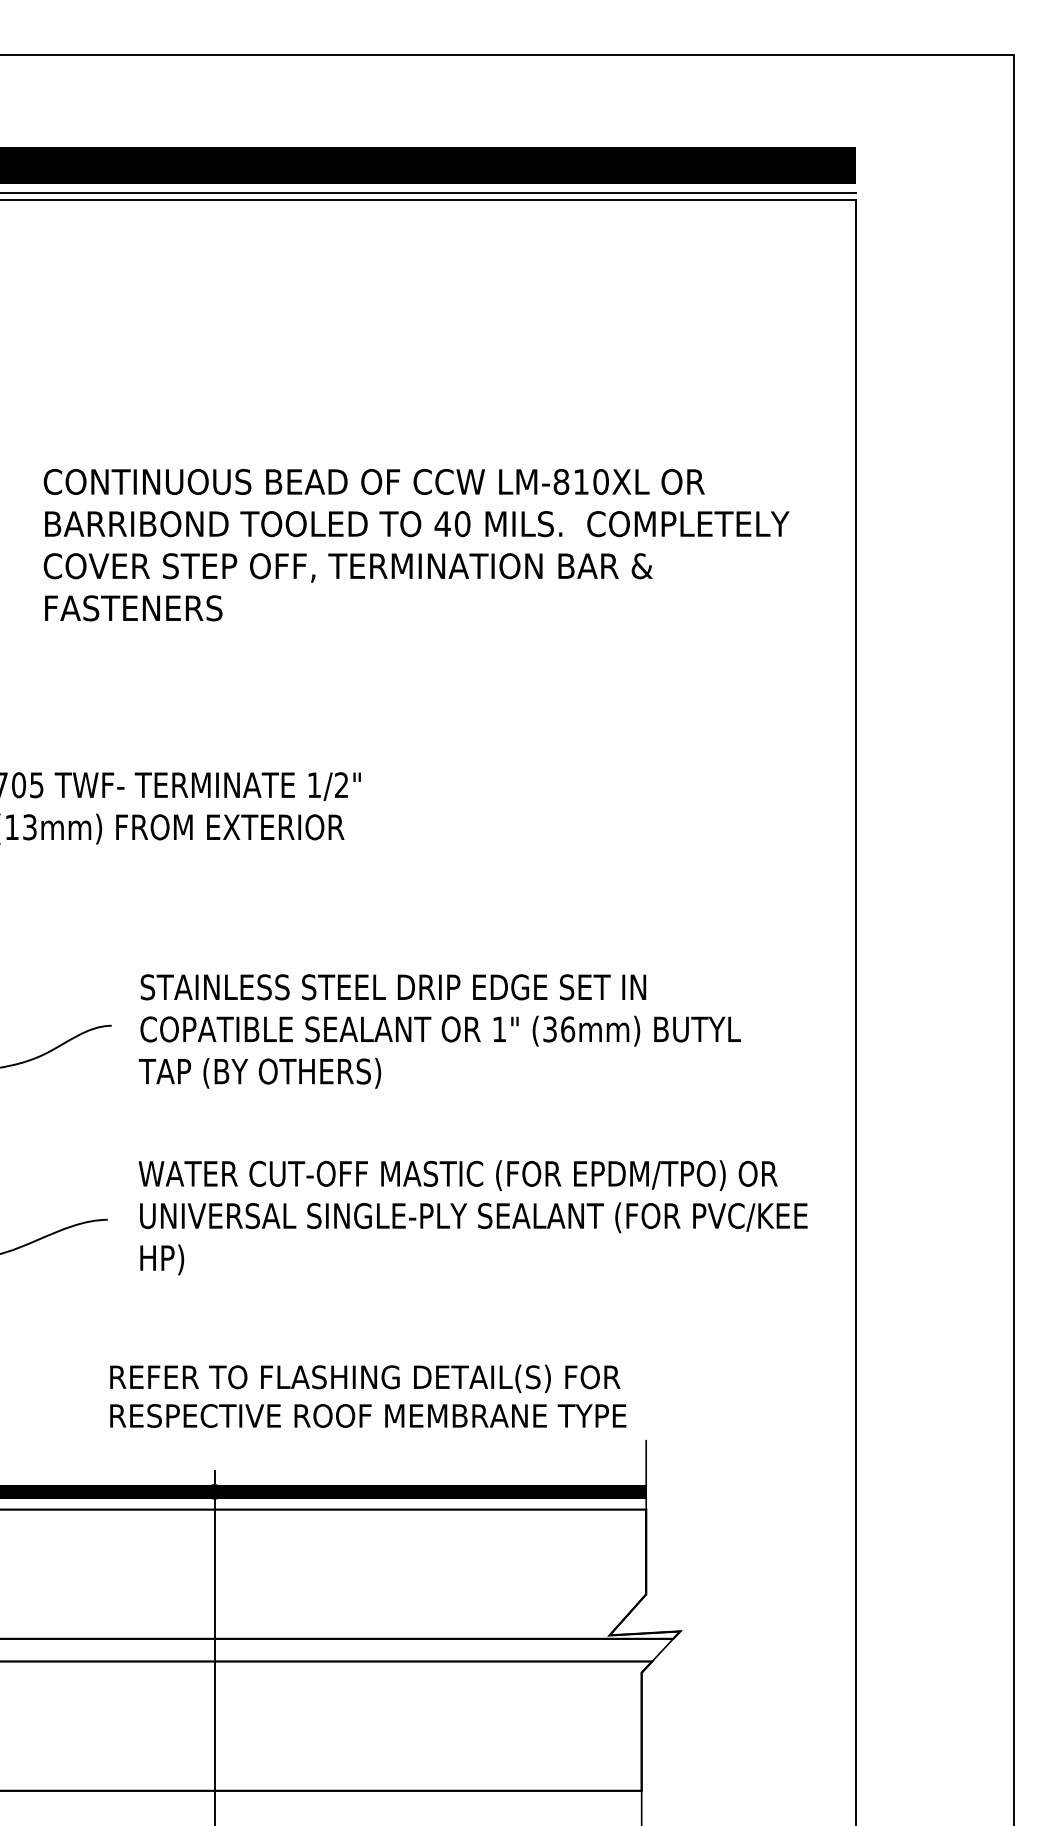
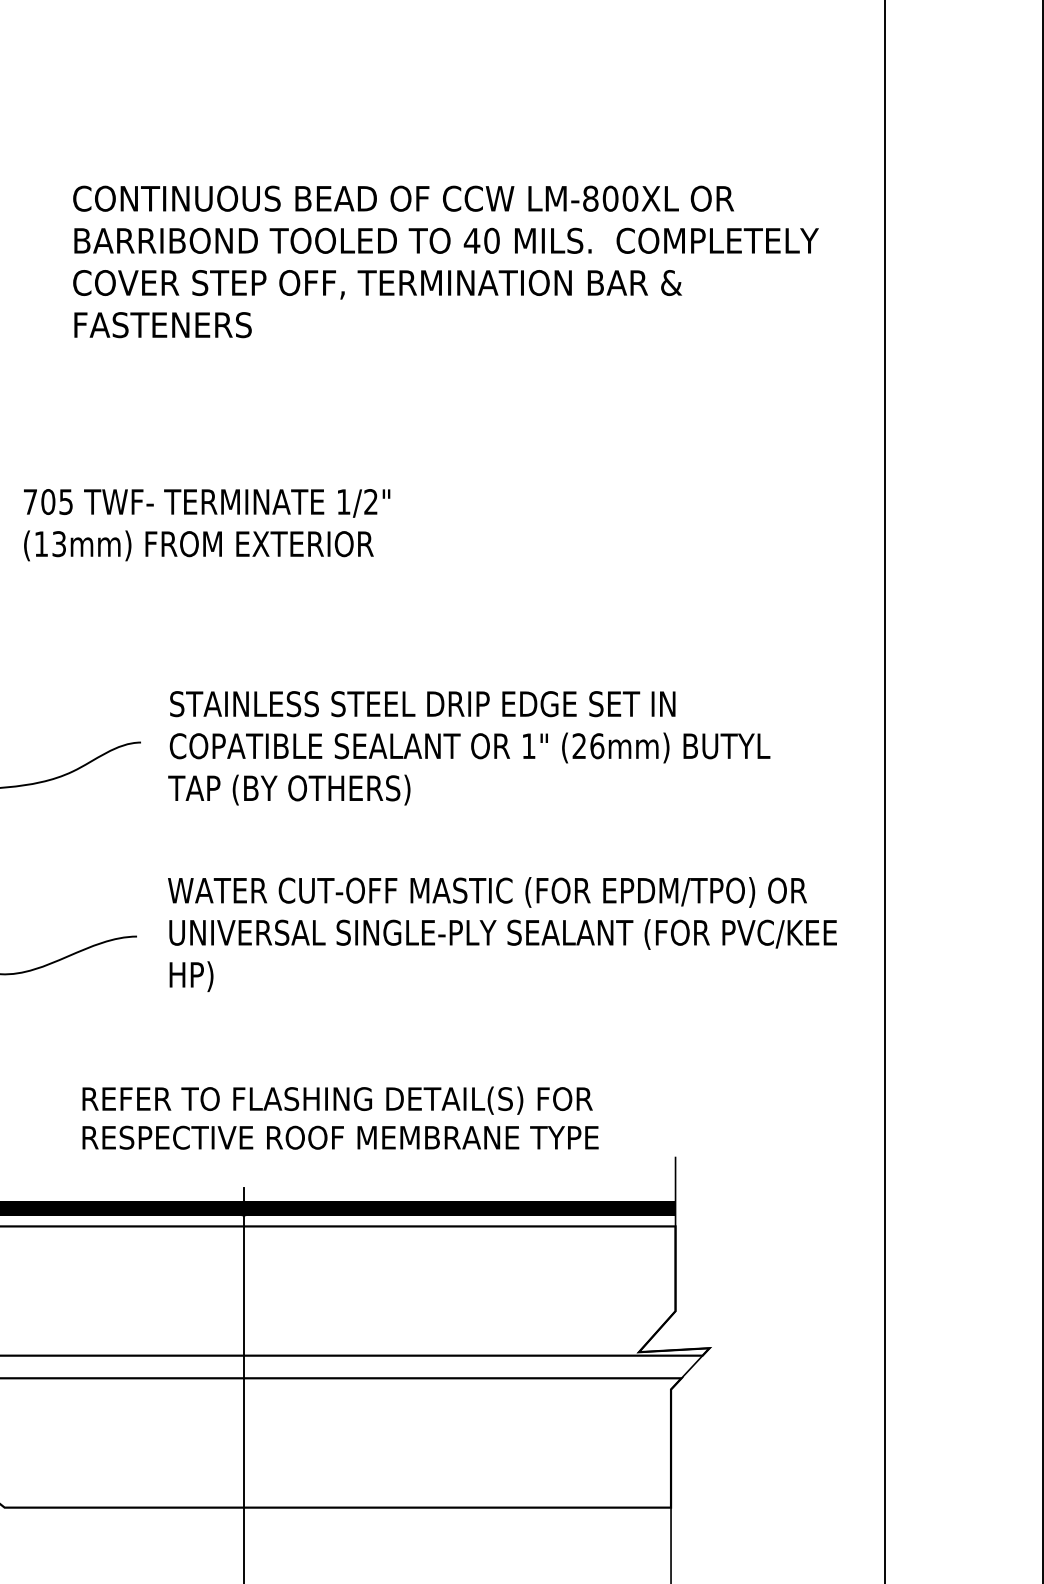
text: (581, 481) -> (610, 198), LM-810XL -> LM-800XL
text: (549, 1029) -> (578, 746), (36mm) -> (26mm)
text: (368, 1395) -> (340, 1117), moved

